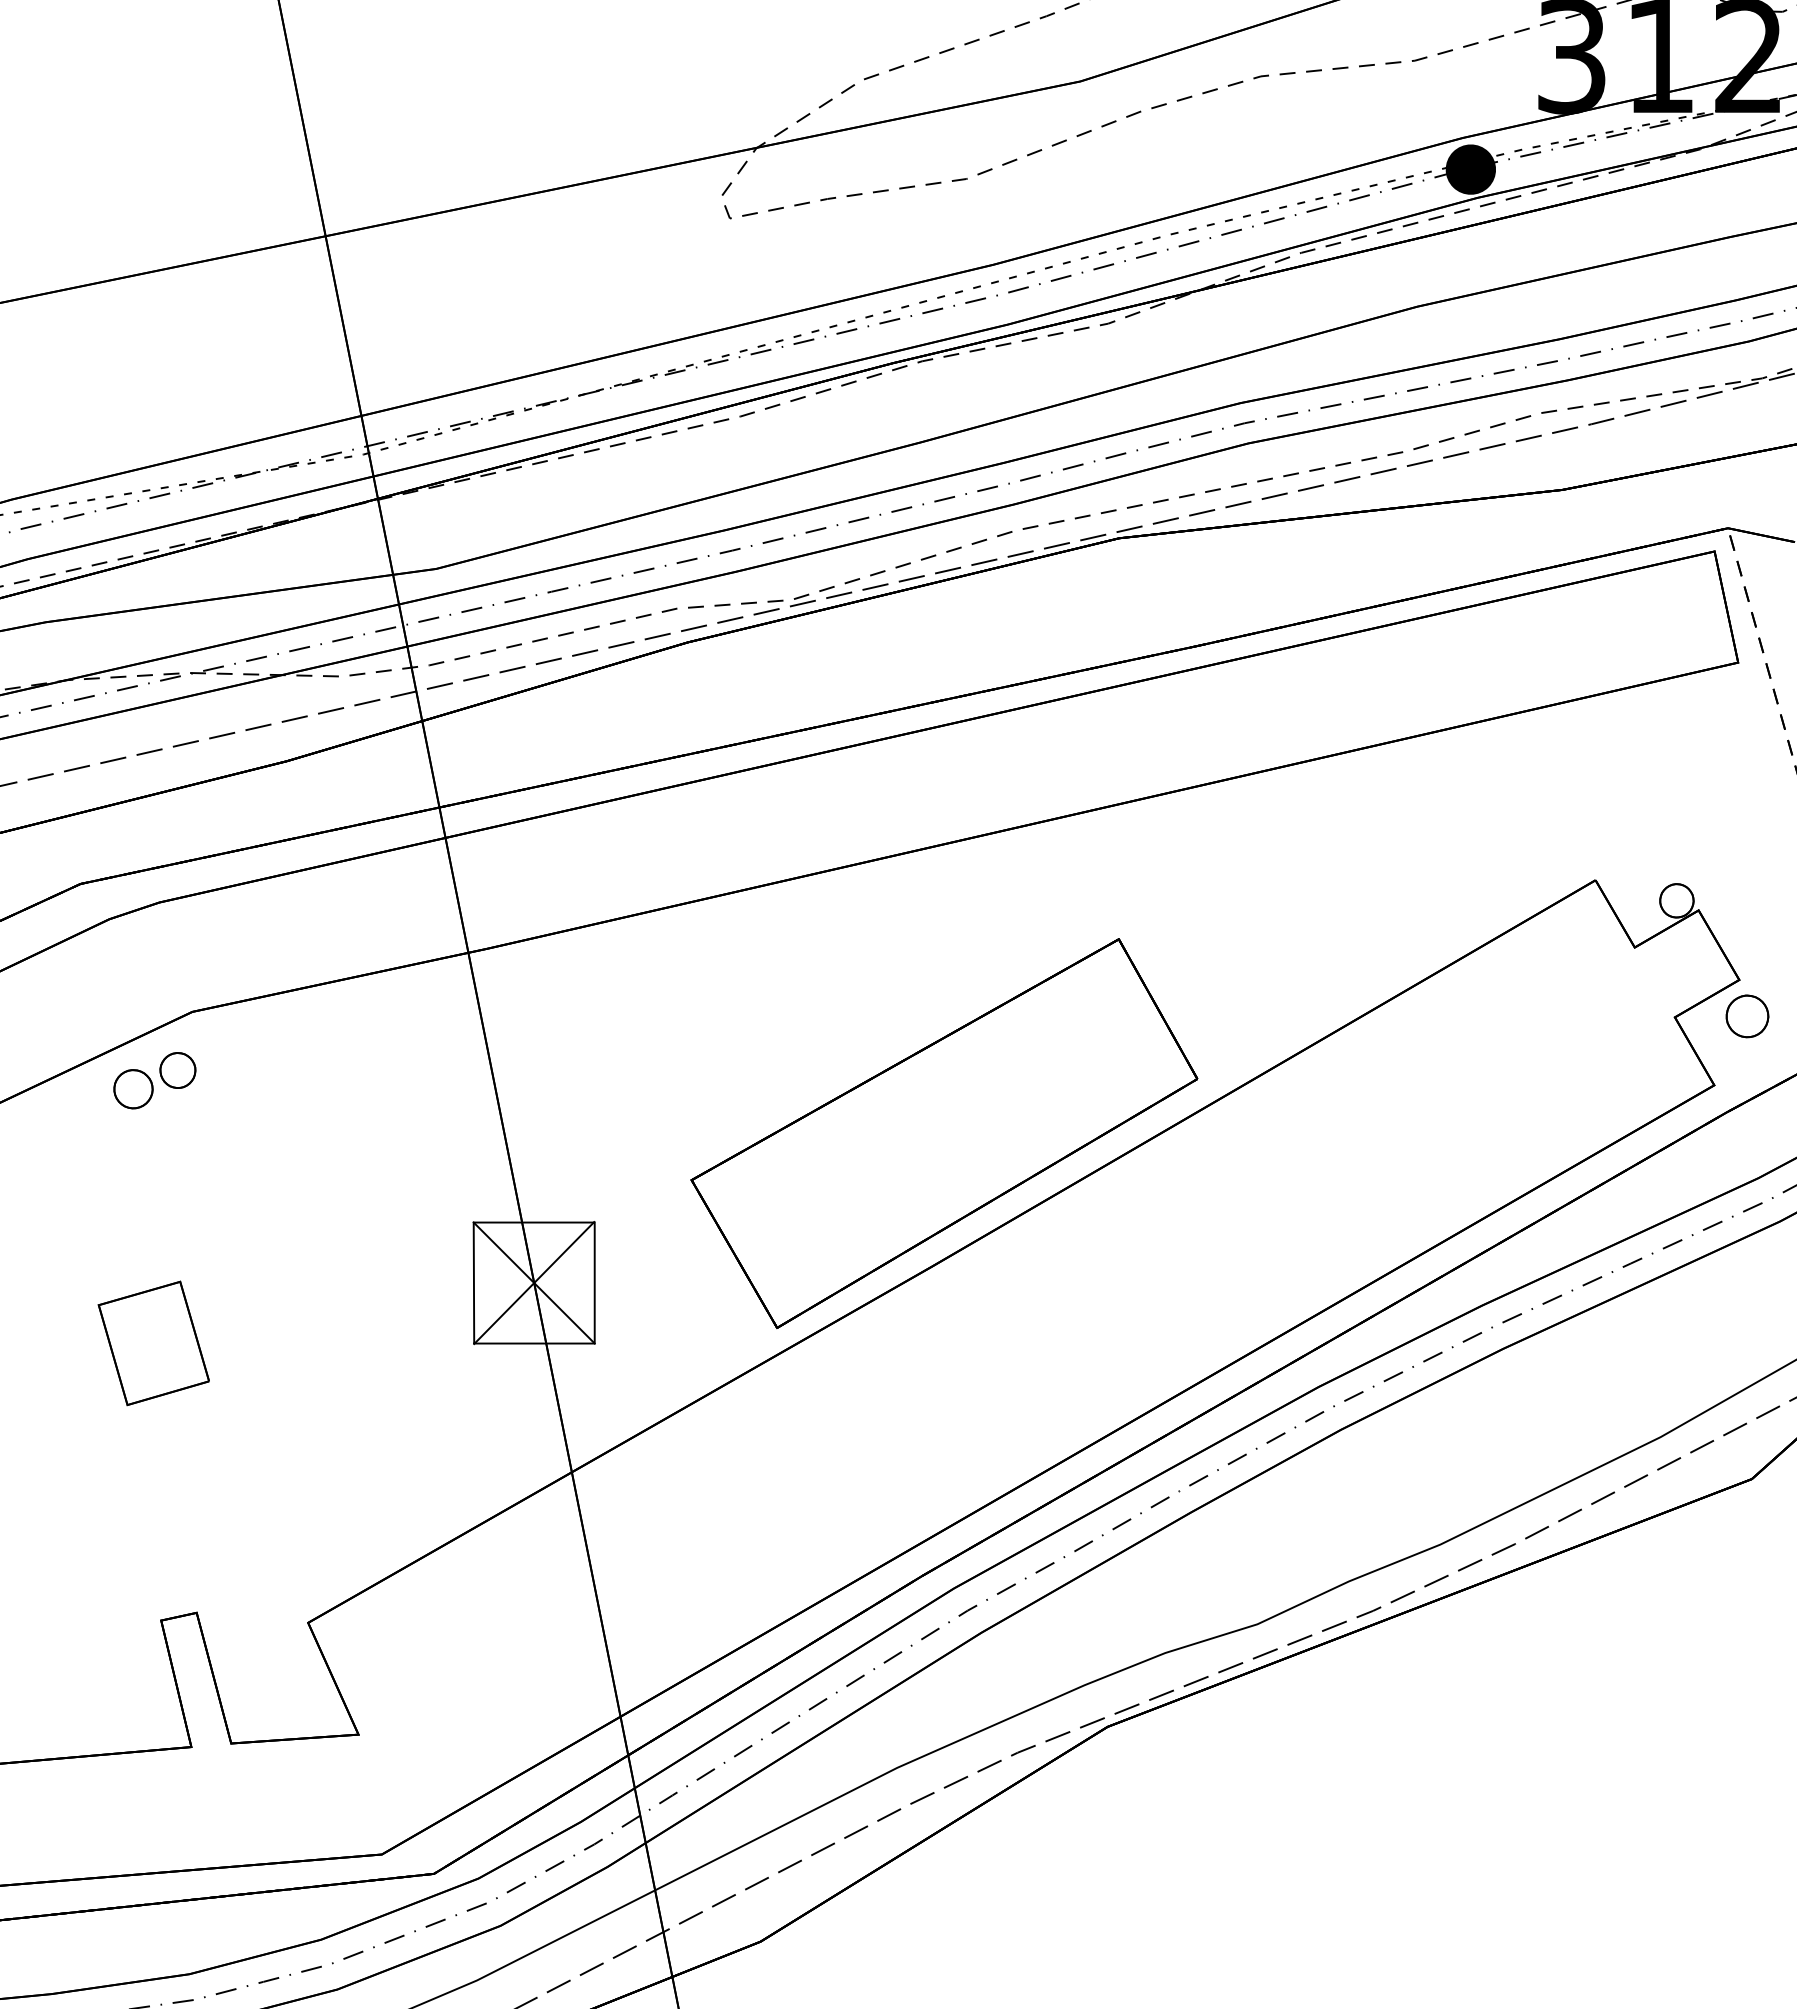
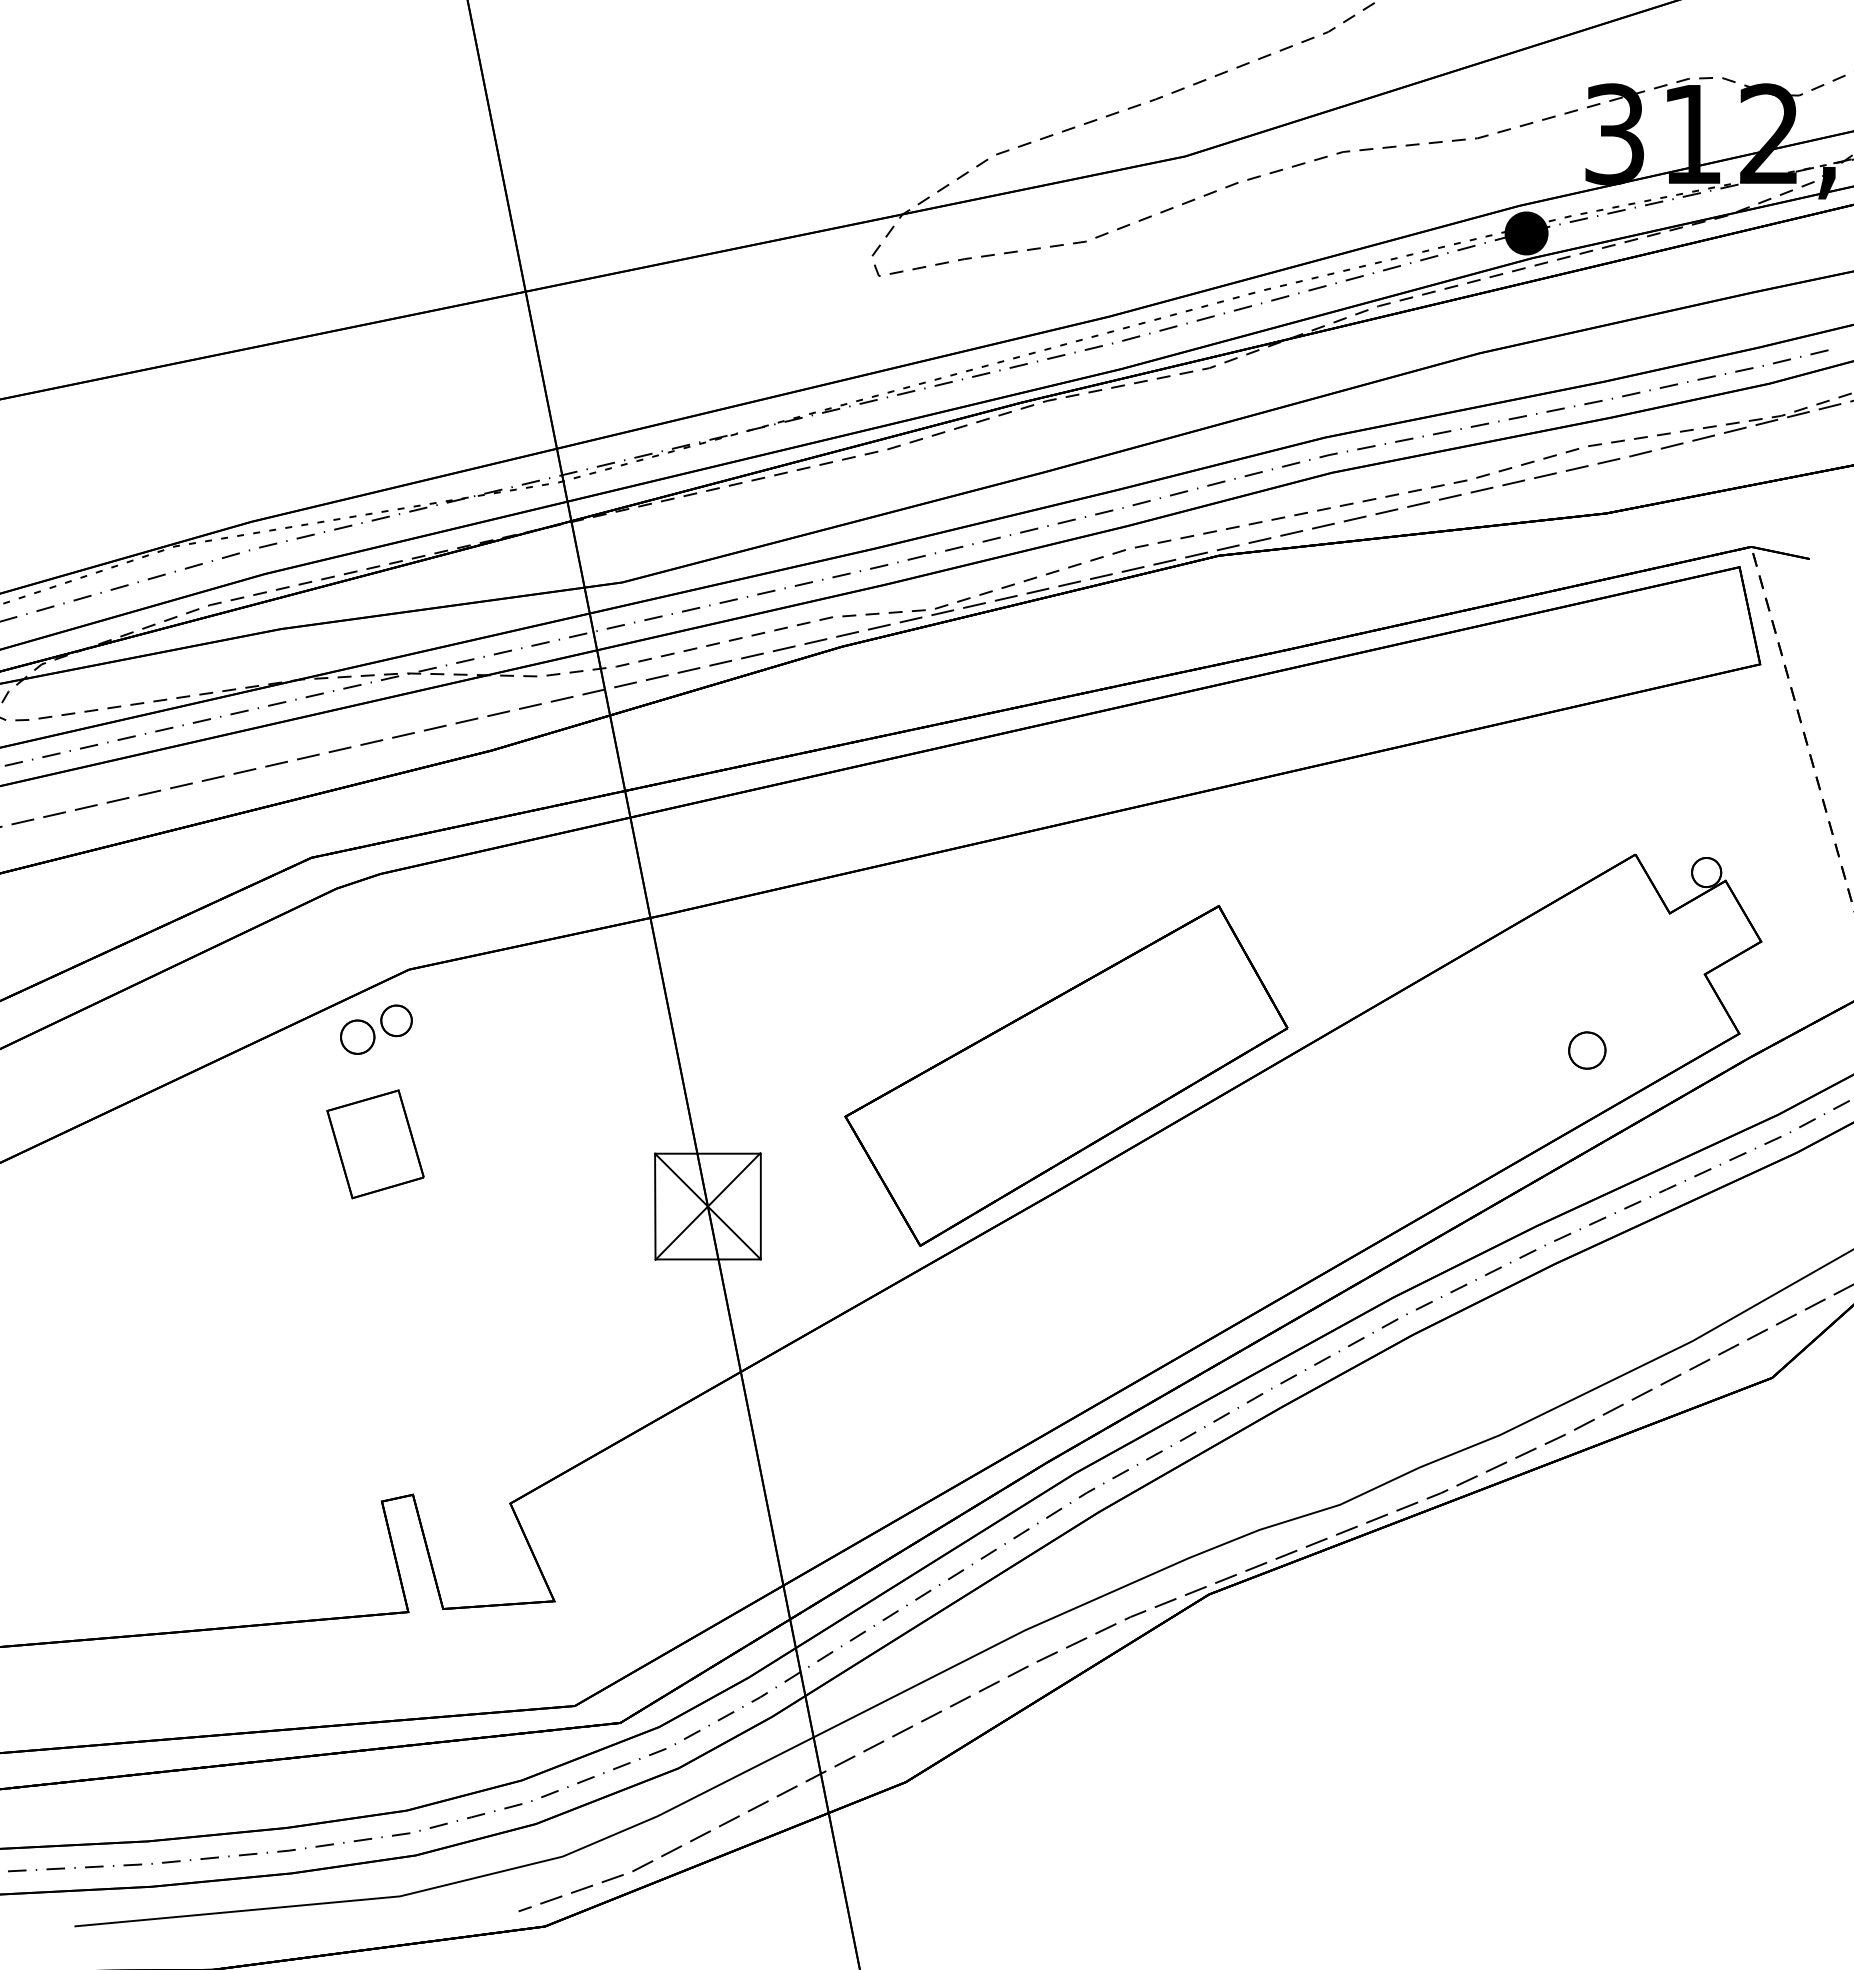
part: (1747, 1016) -> (1587, 1050), moved
part: (153, 1343) -> (375, 1144), moved

